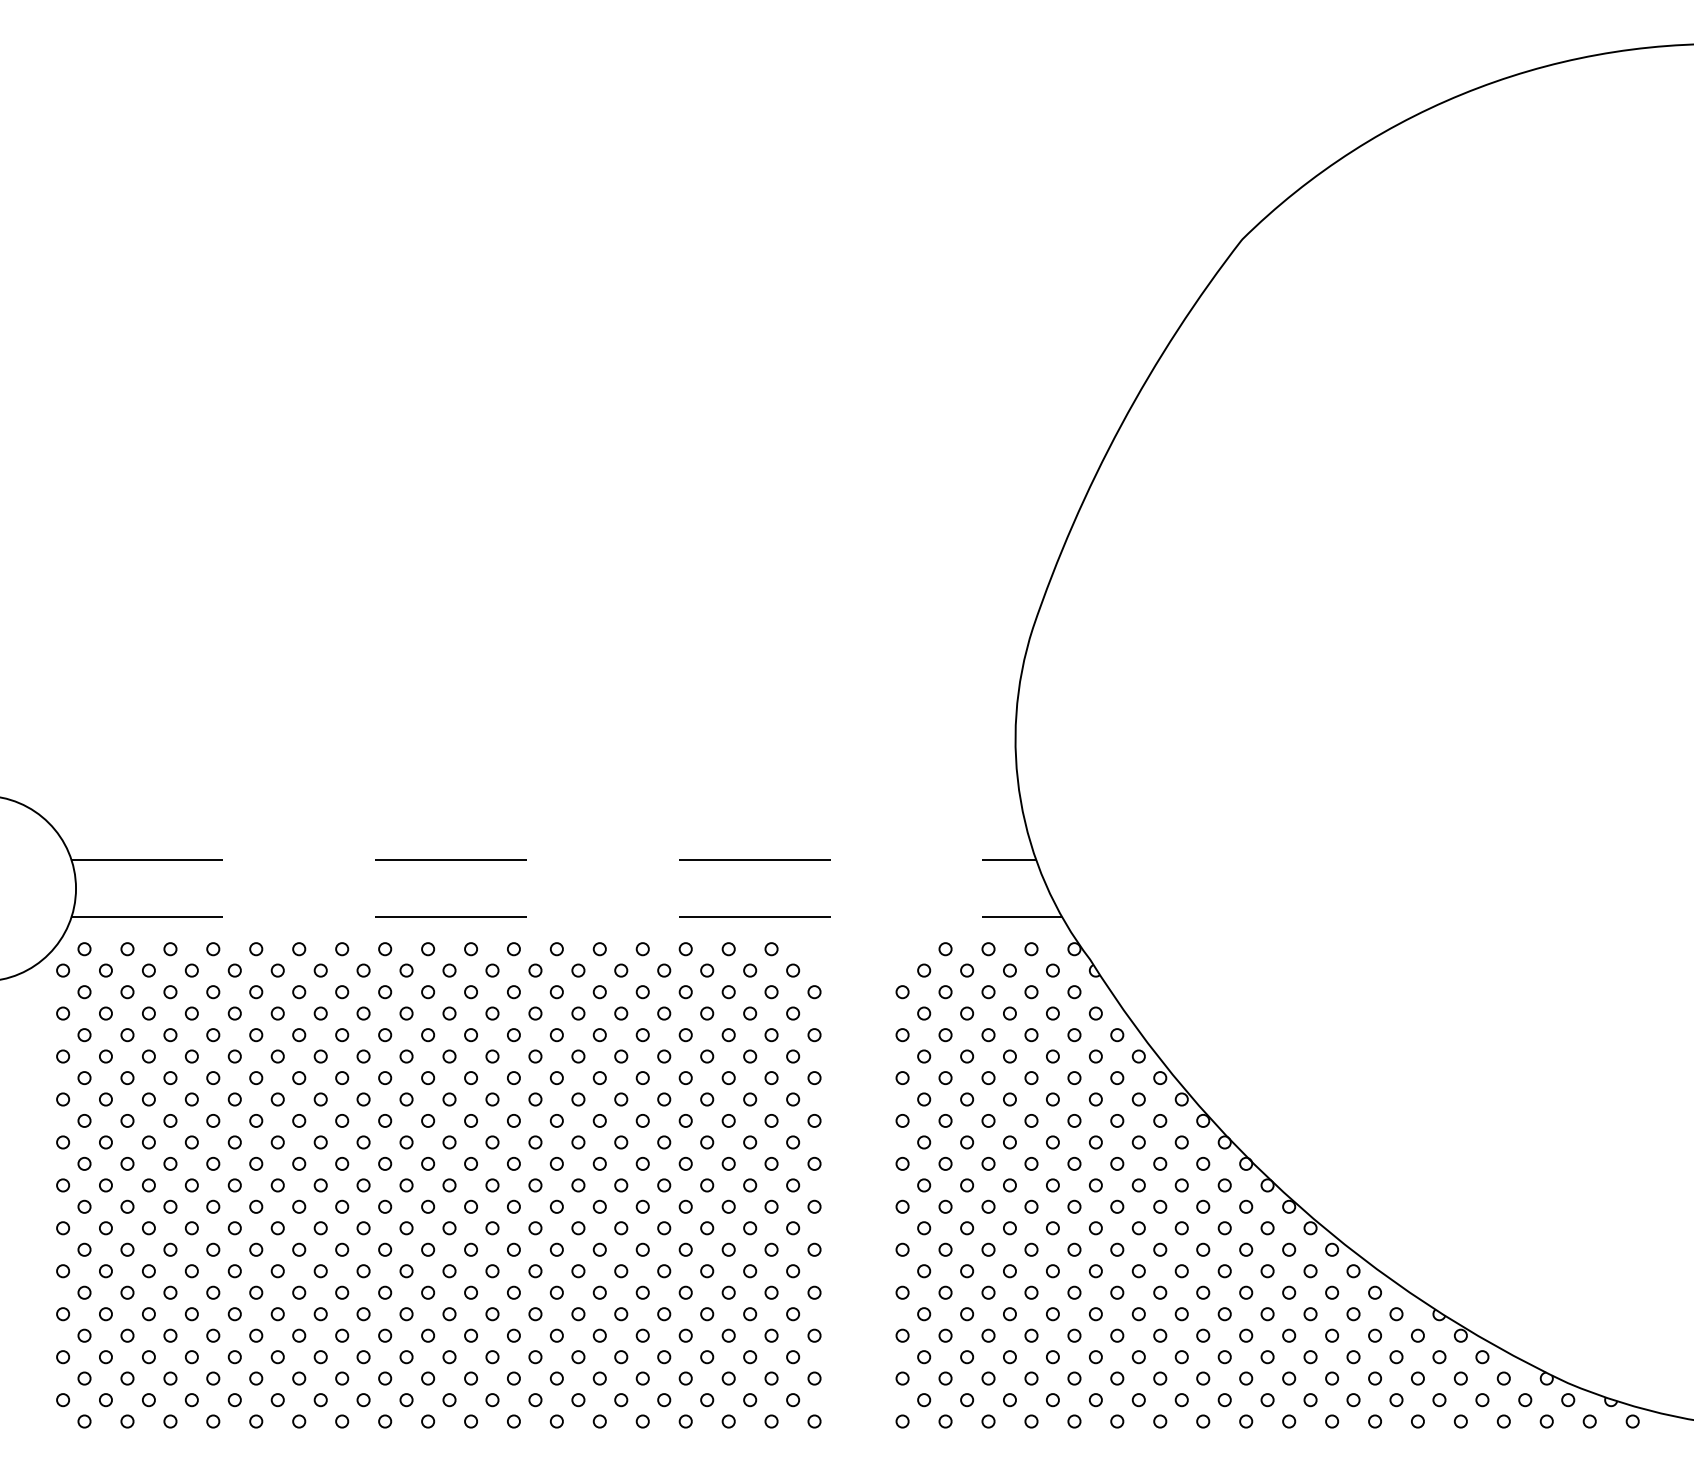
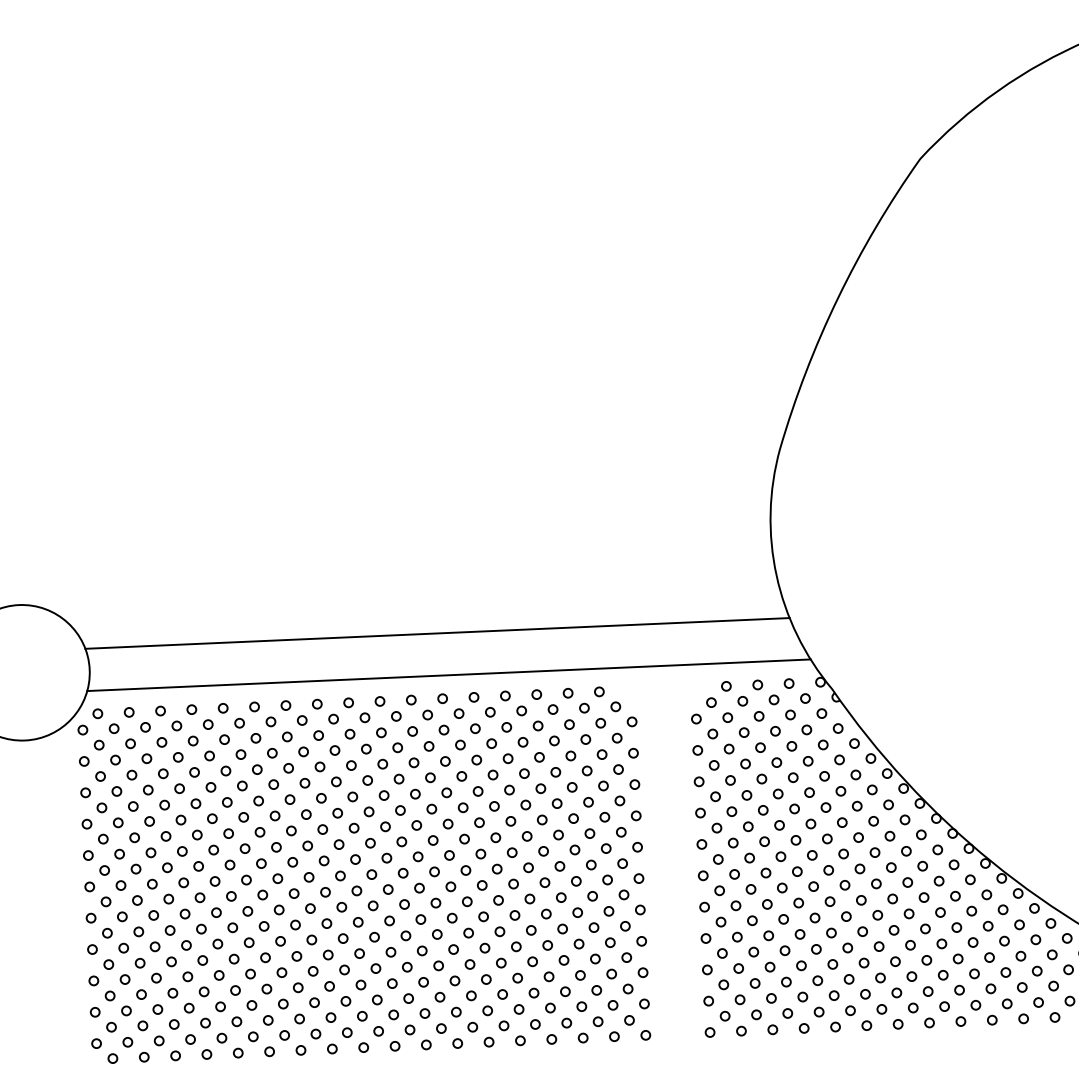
line: (554, 859) -> (438, 633), dashed -> solid
line: (567, 917) -> (449, 675), dashed -> solid

